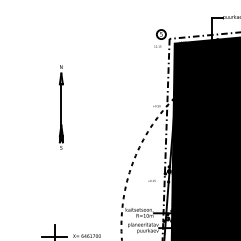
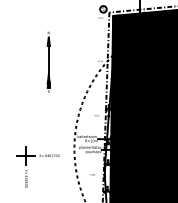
part: (60, 106) -> (48, 61), moved

